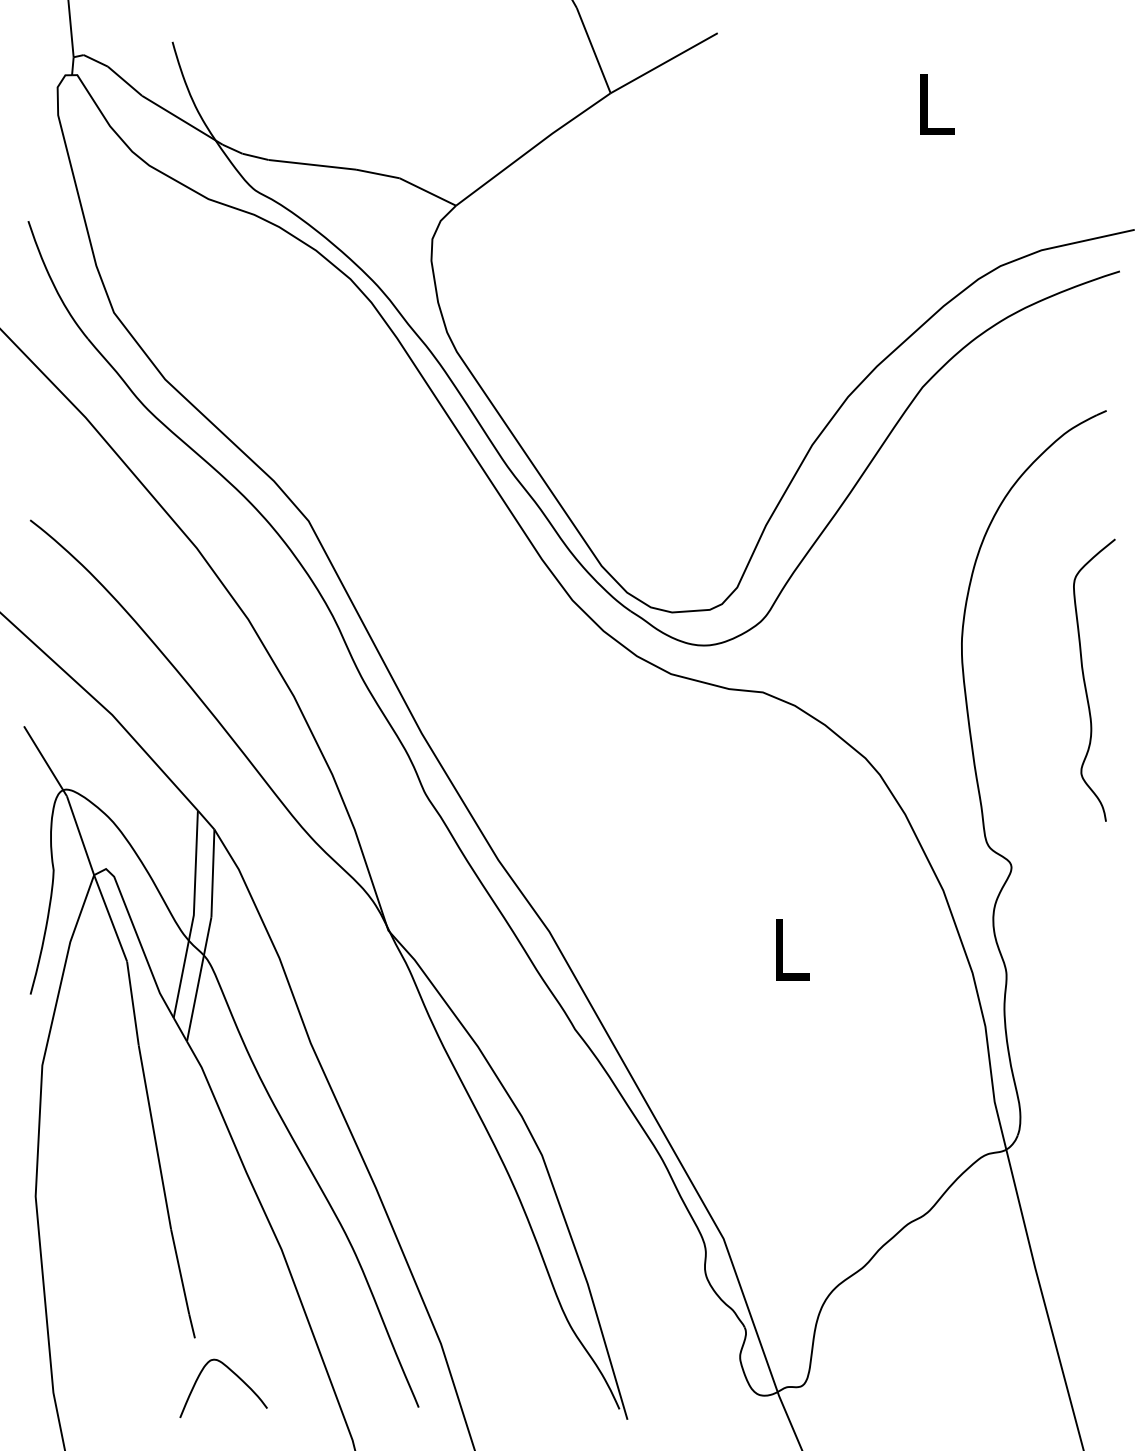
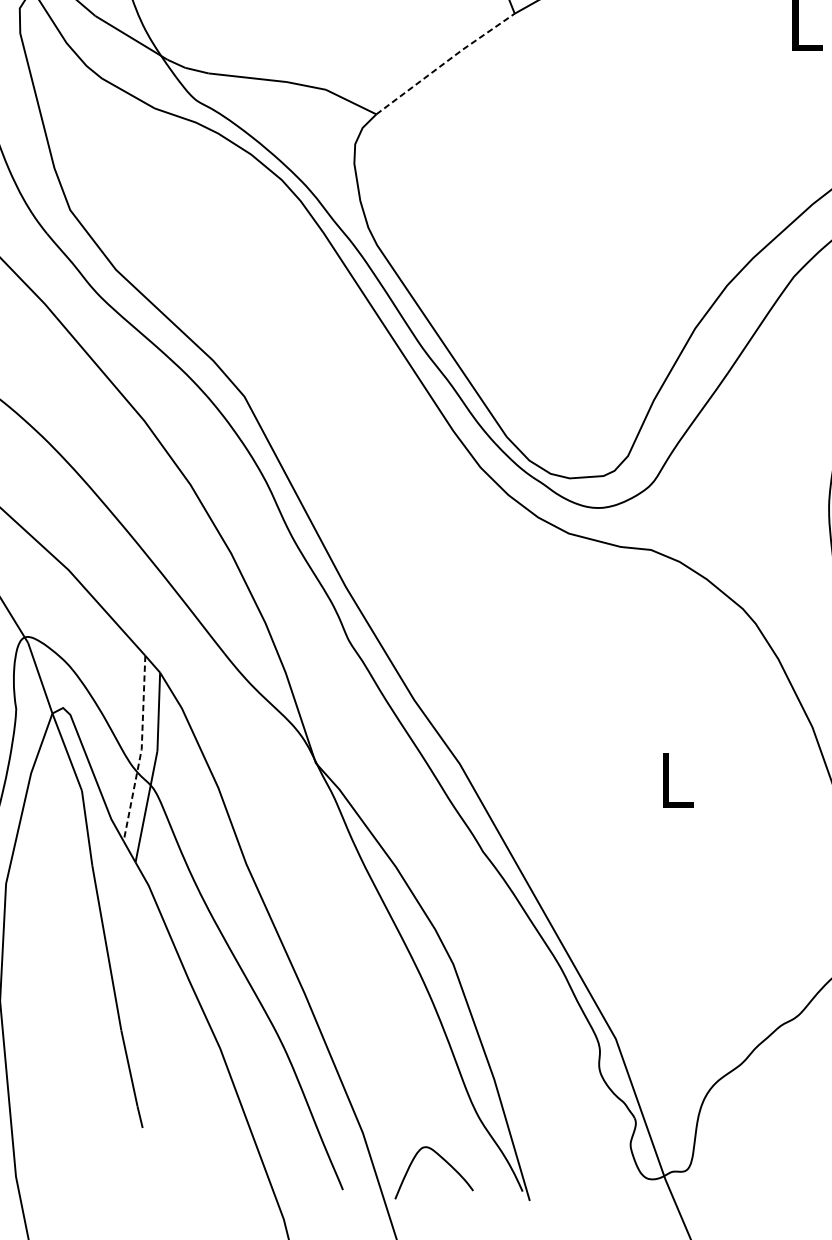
line: (533, 147) -> (445, 62), solid -> dashed
line: (193, 915) -> (141, 749), solid -> dashed
curve: (235, 1375) -> (444, 1161), moved

